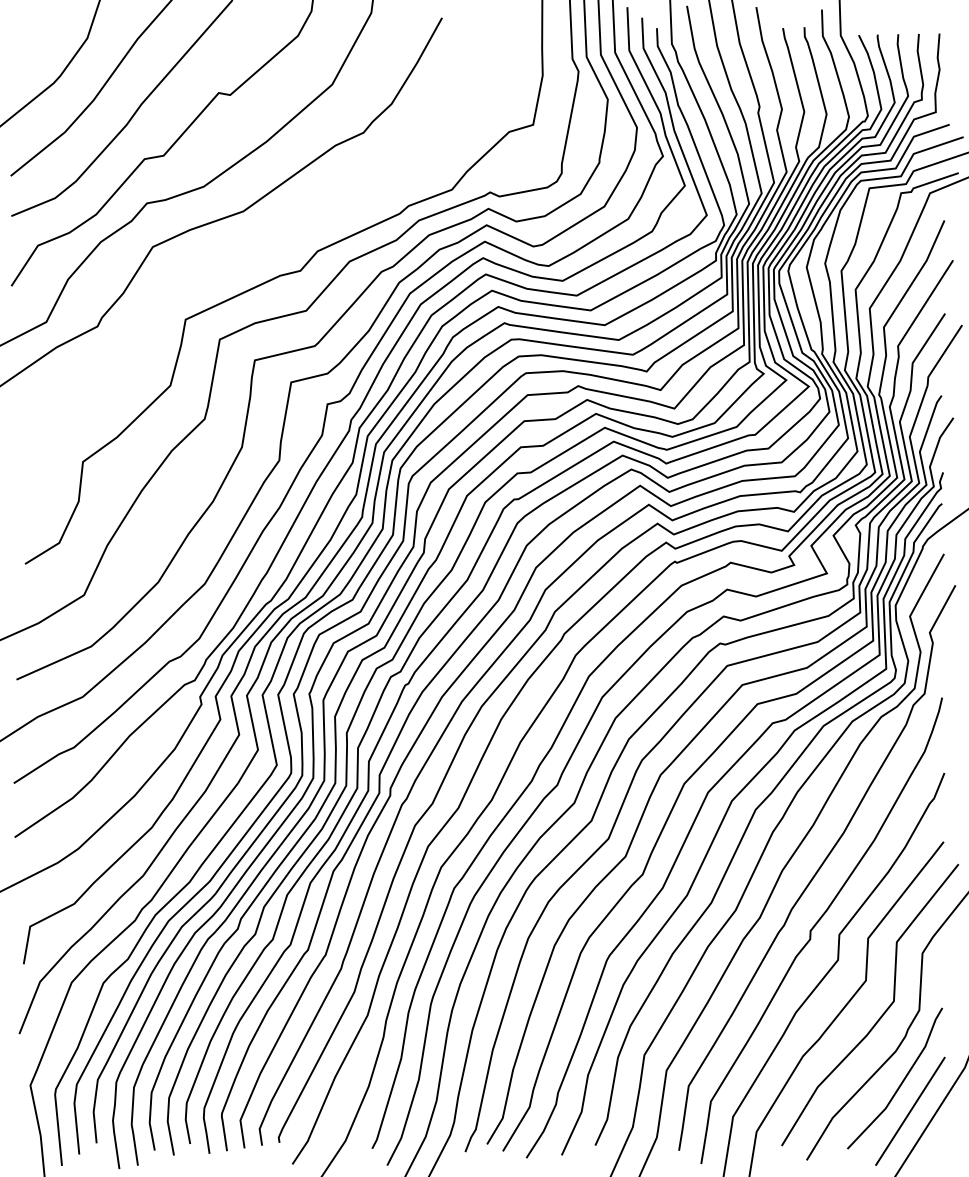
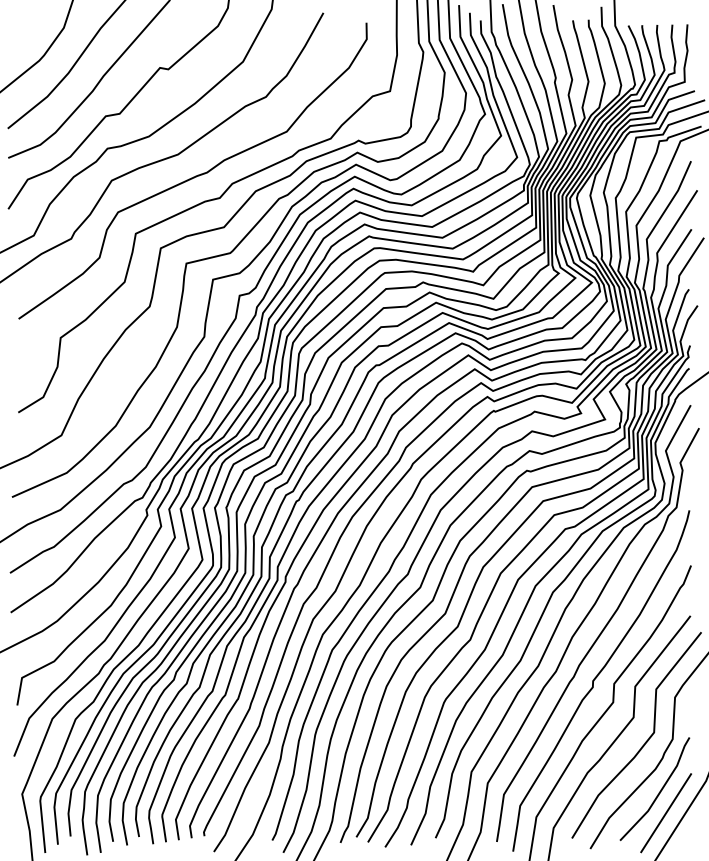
curve: (267, 240) -> (195, 175), added

